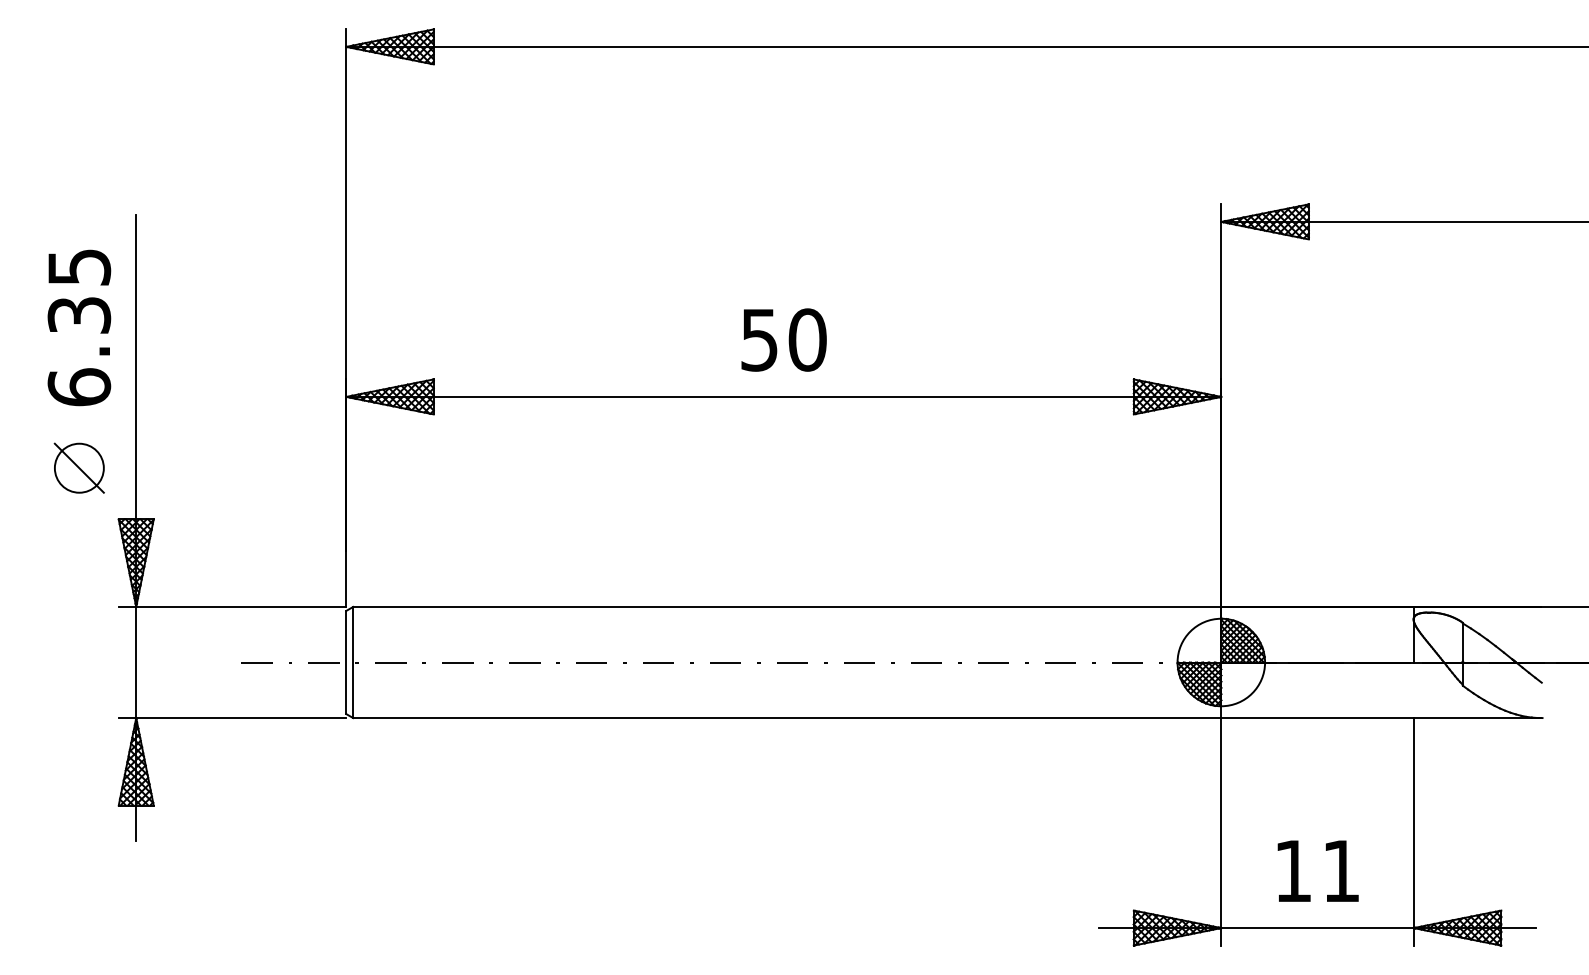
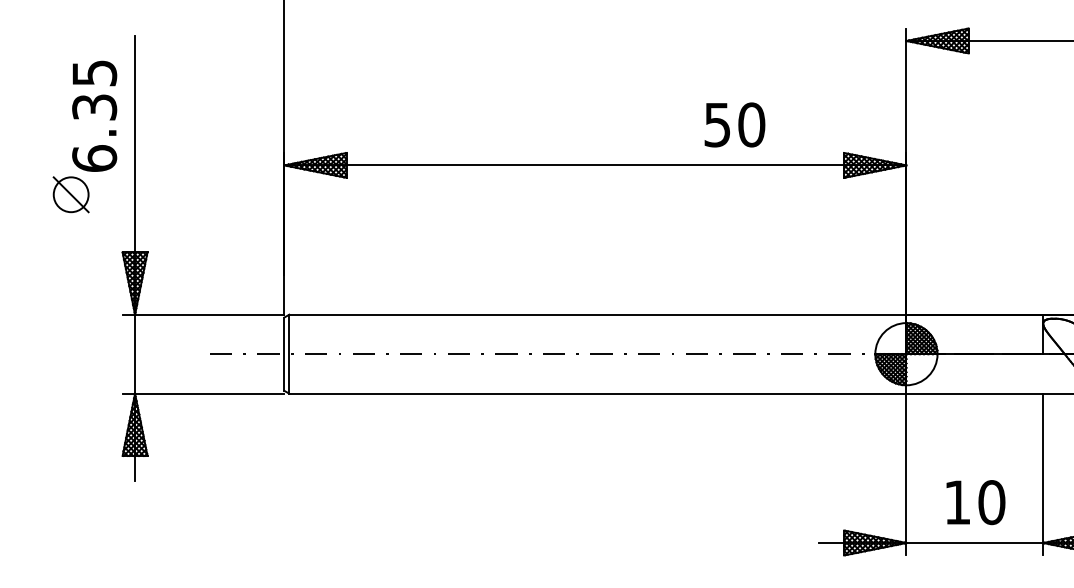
text: (783, 339) -> (734, 124), moved
part: (78, 467) -> (70, 194), moved
text: (1341, 870) -> (991, 502), 11 -> 10

